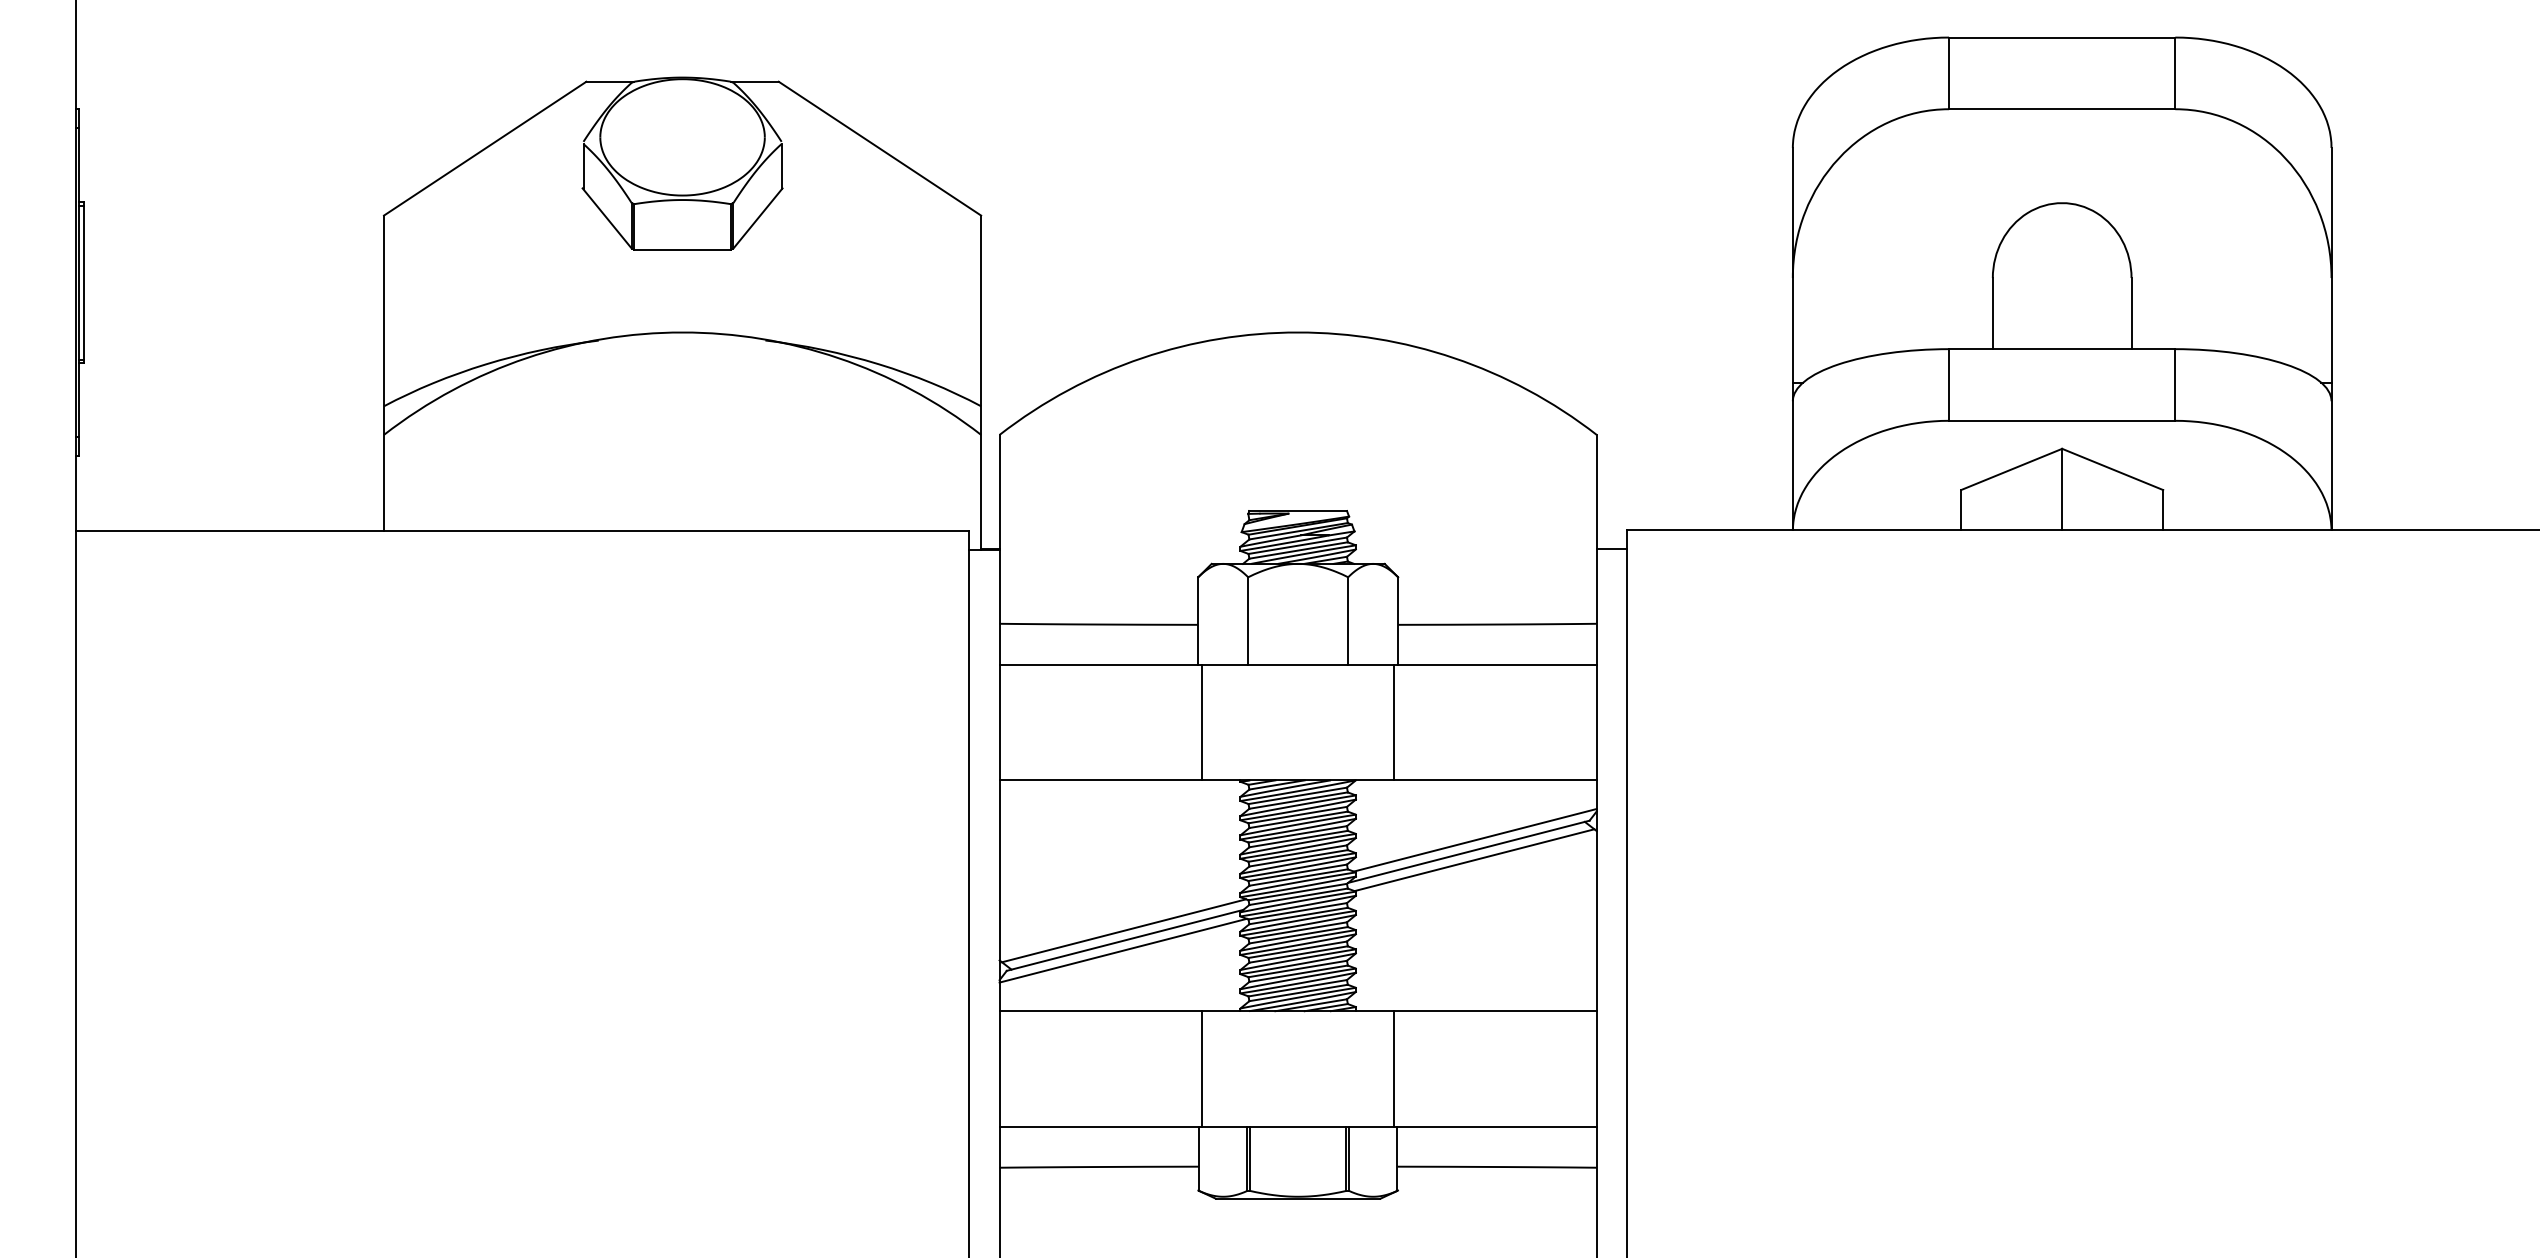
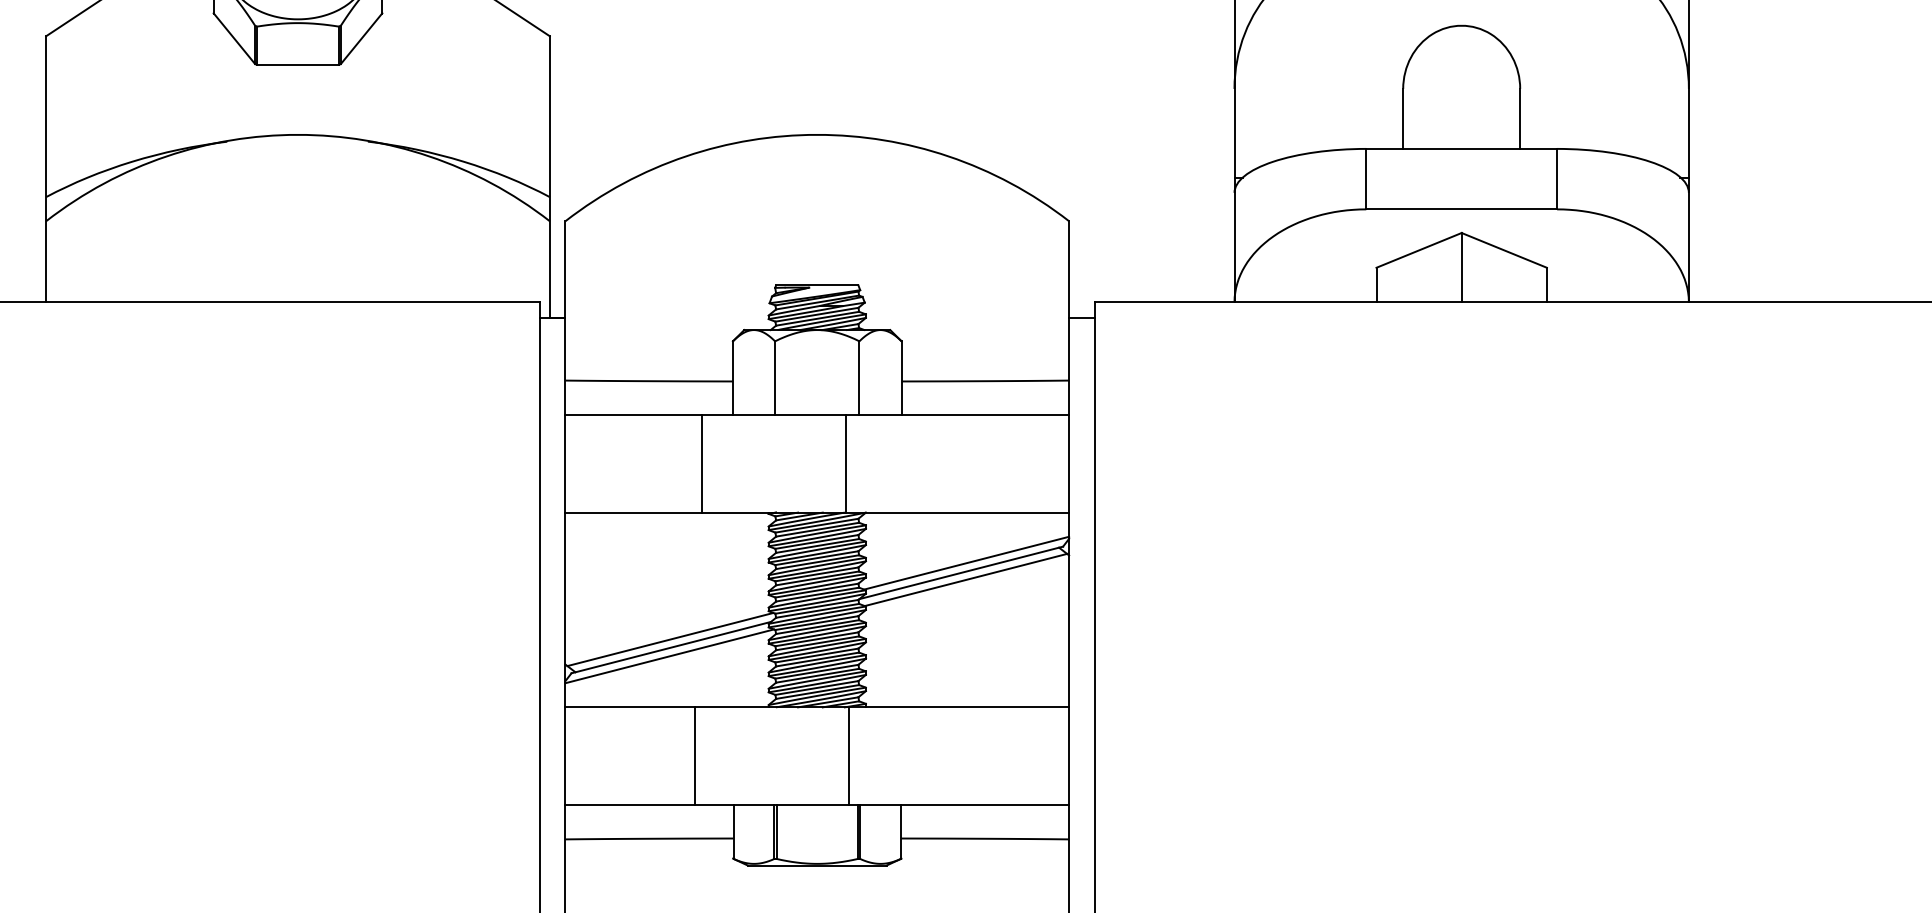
line: (1202, 722) -> (701, 463), moved
line: (1394, 722) -> (846, 463), moved
line: (1202, 1068) -> (695, 755), moved
line: (1394, 1068) -> (848, 755), moved

